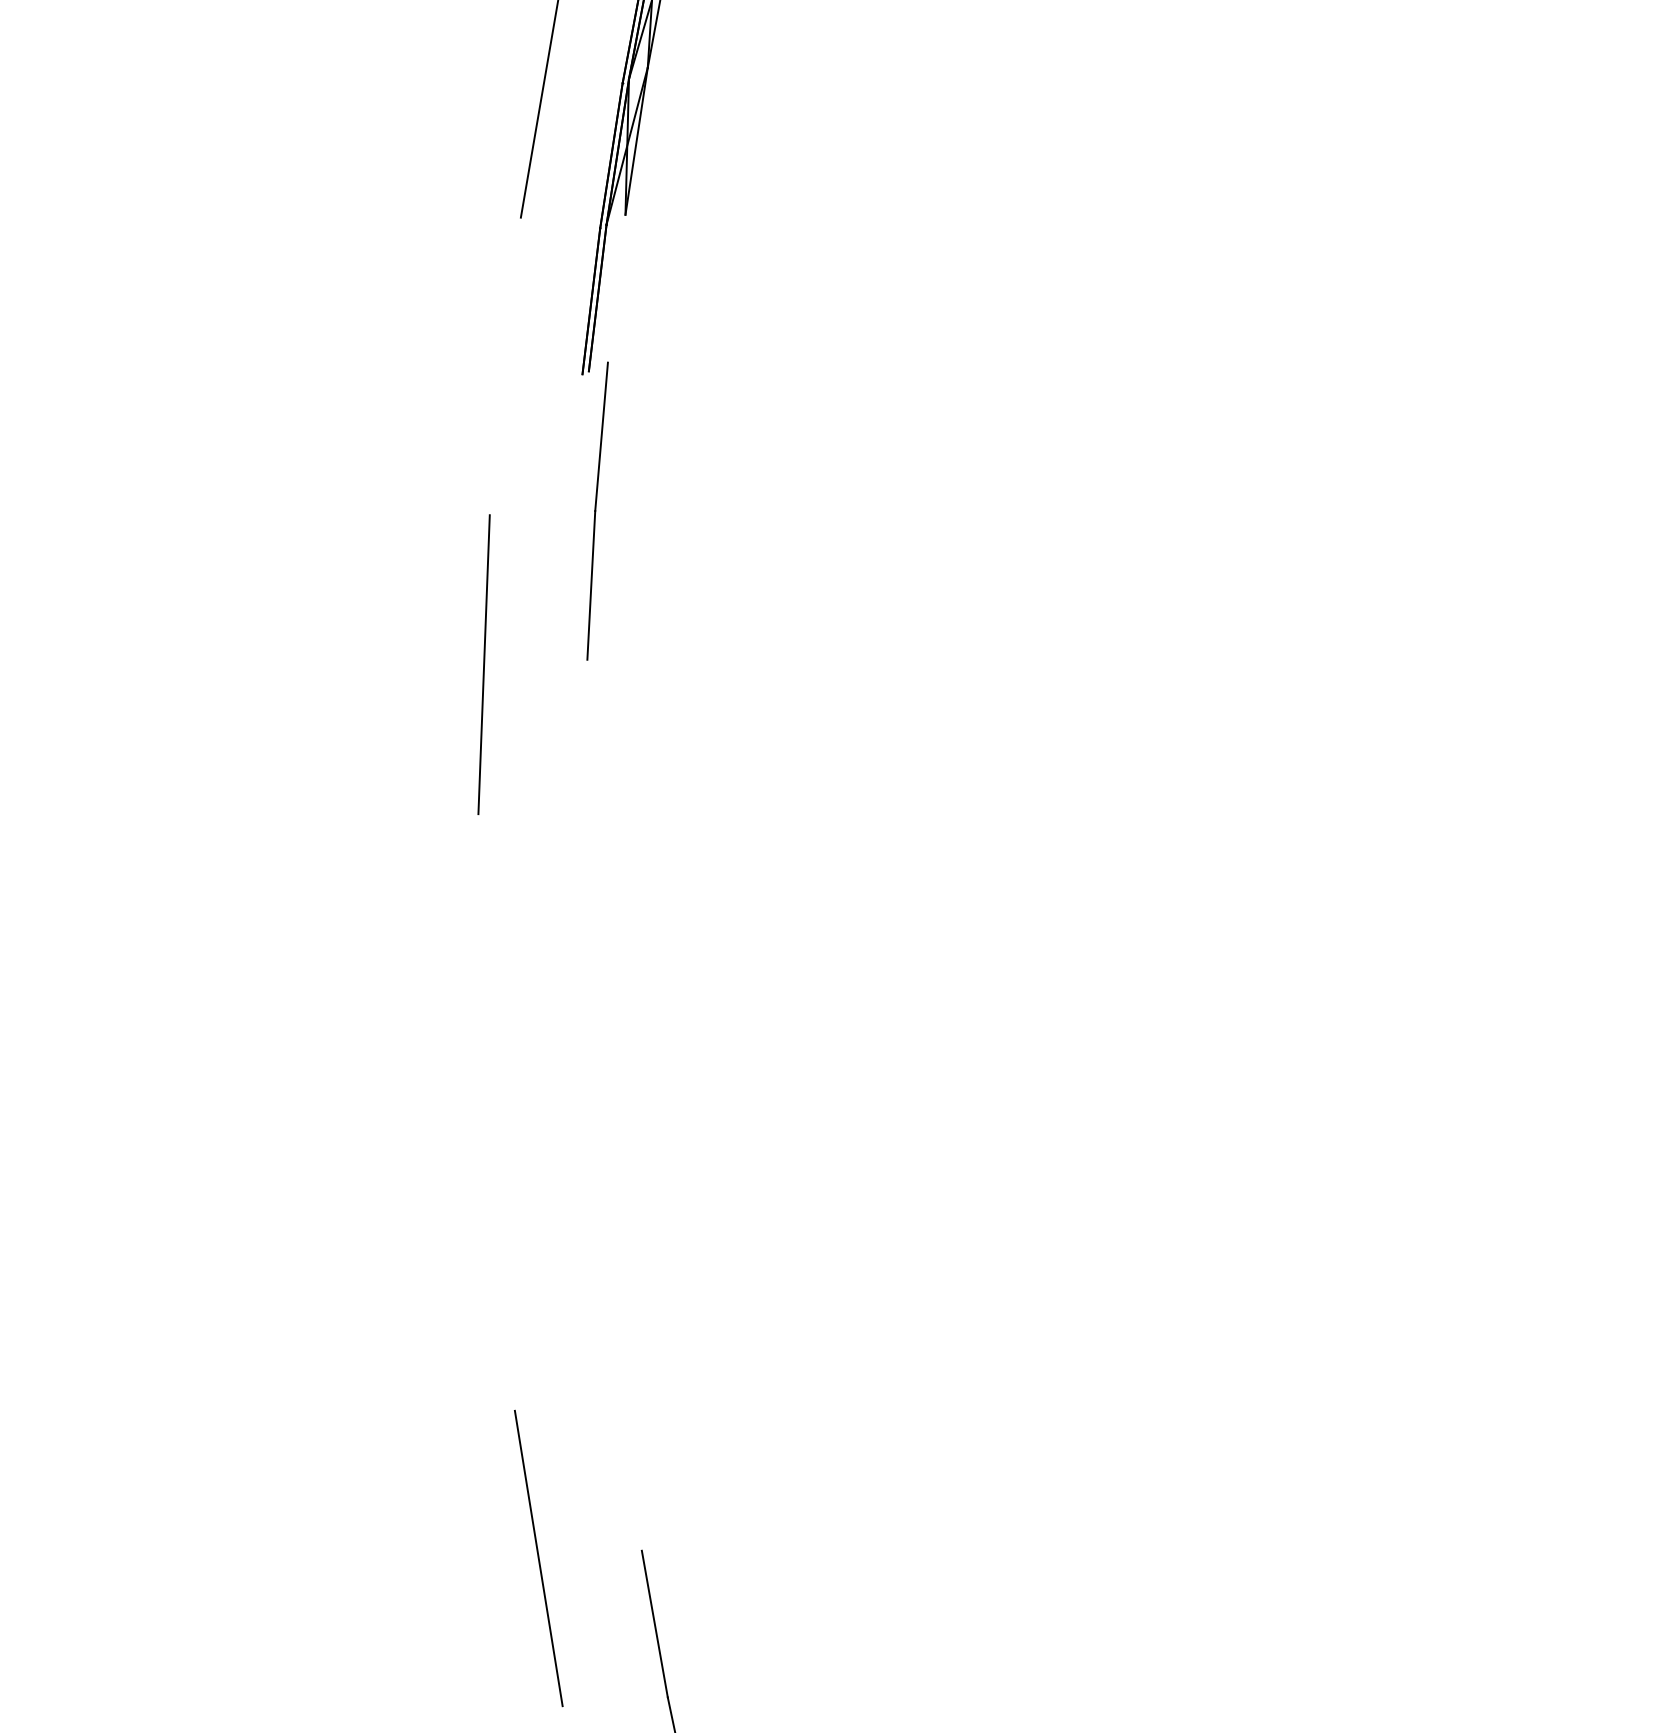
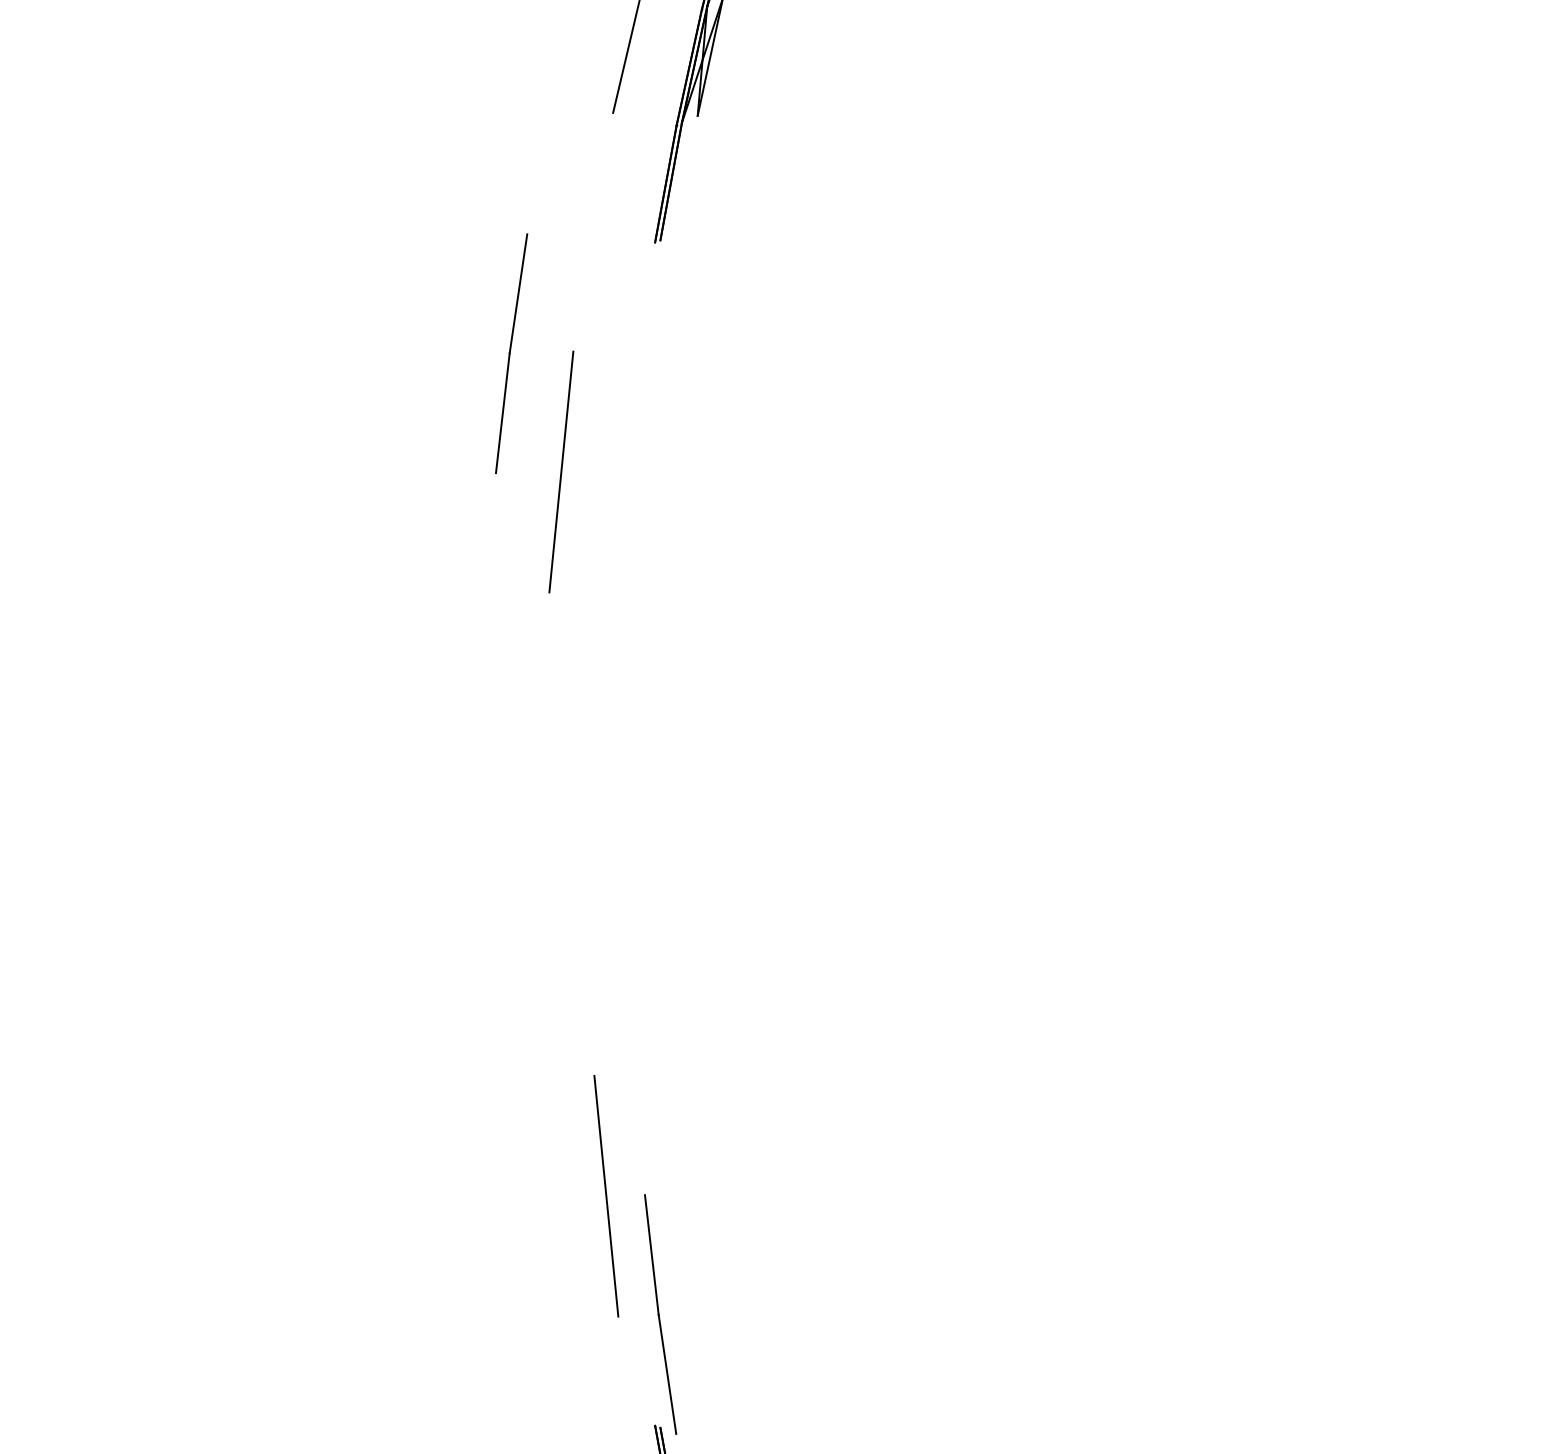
part: (597, 510) -> (511, 353), moved
line: (538, 1558) -> (606, 1196), moved

